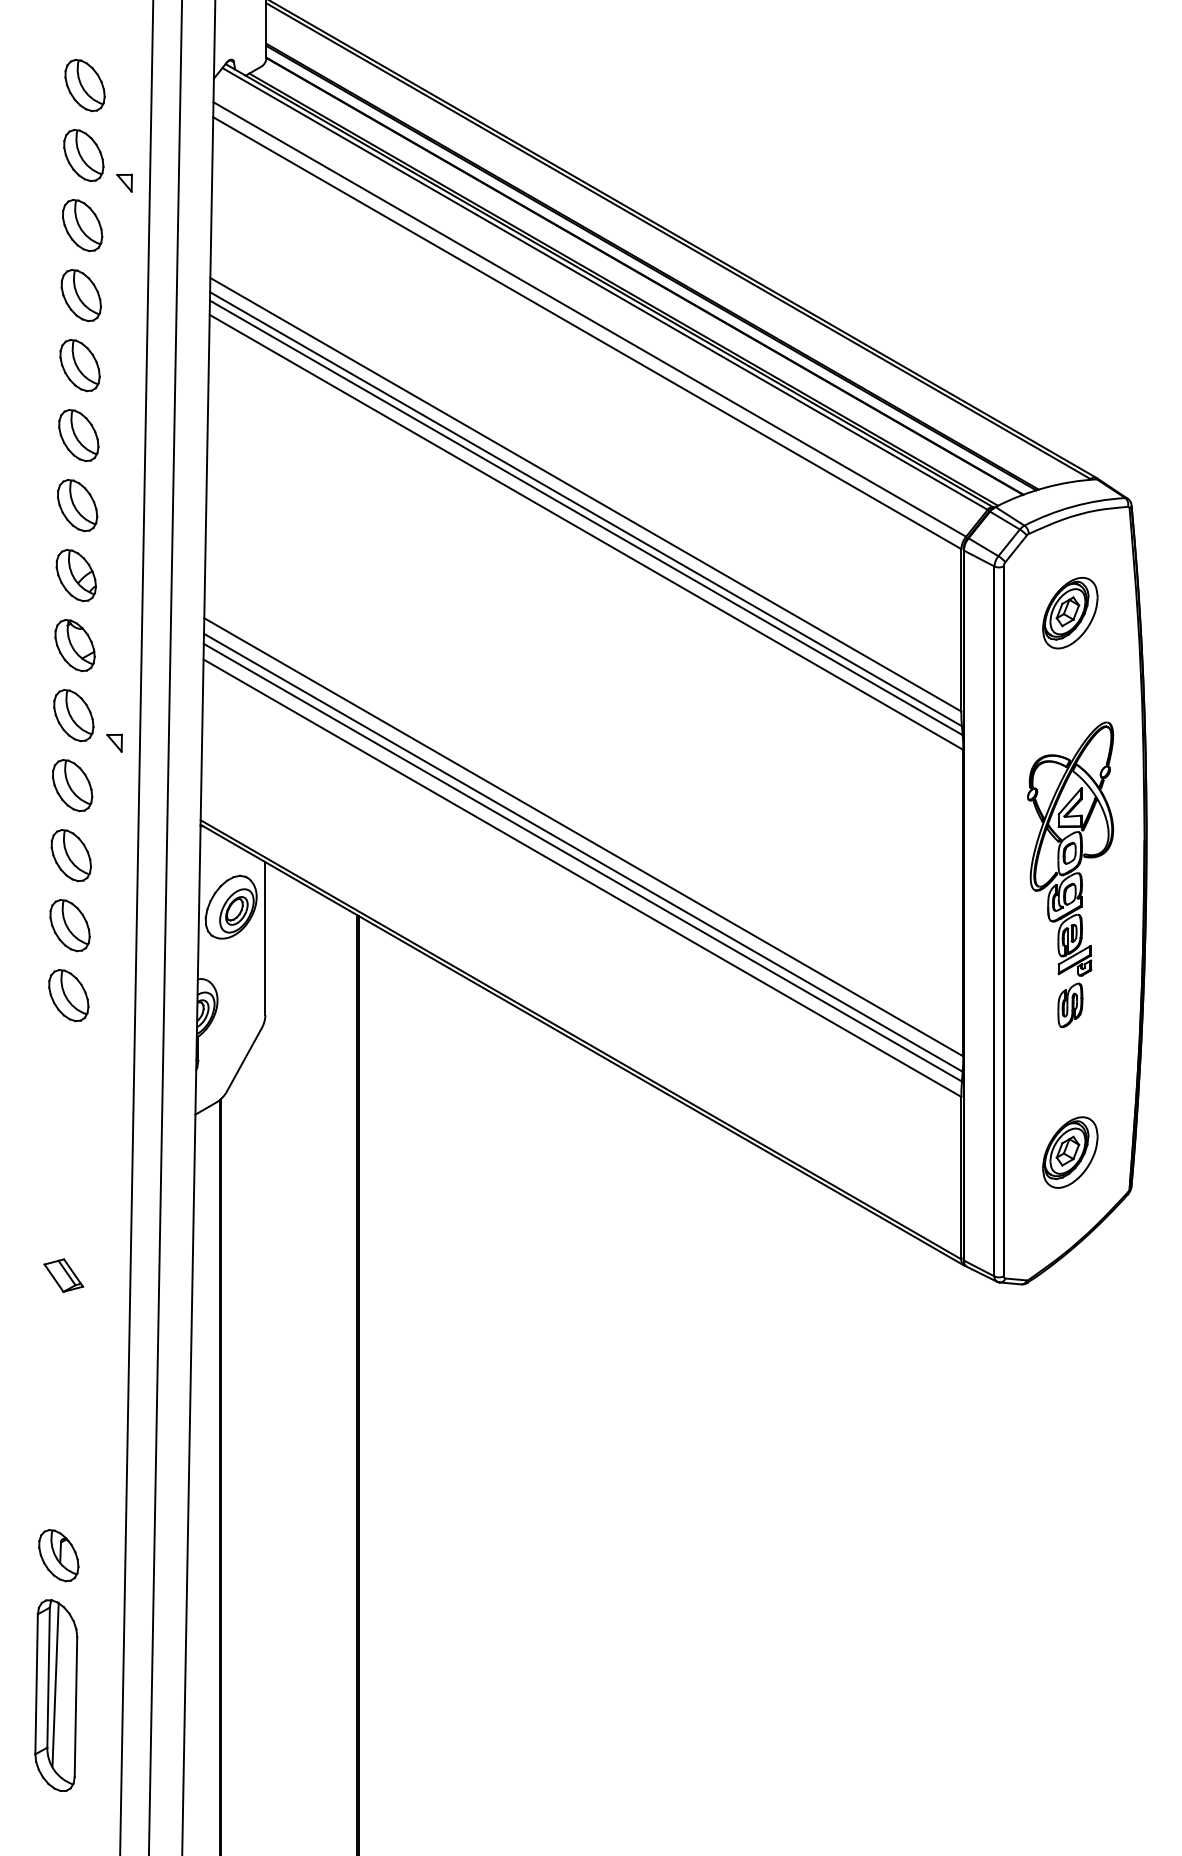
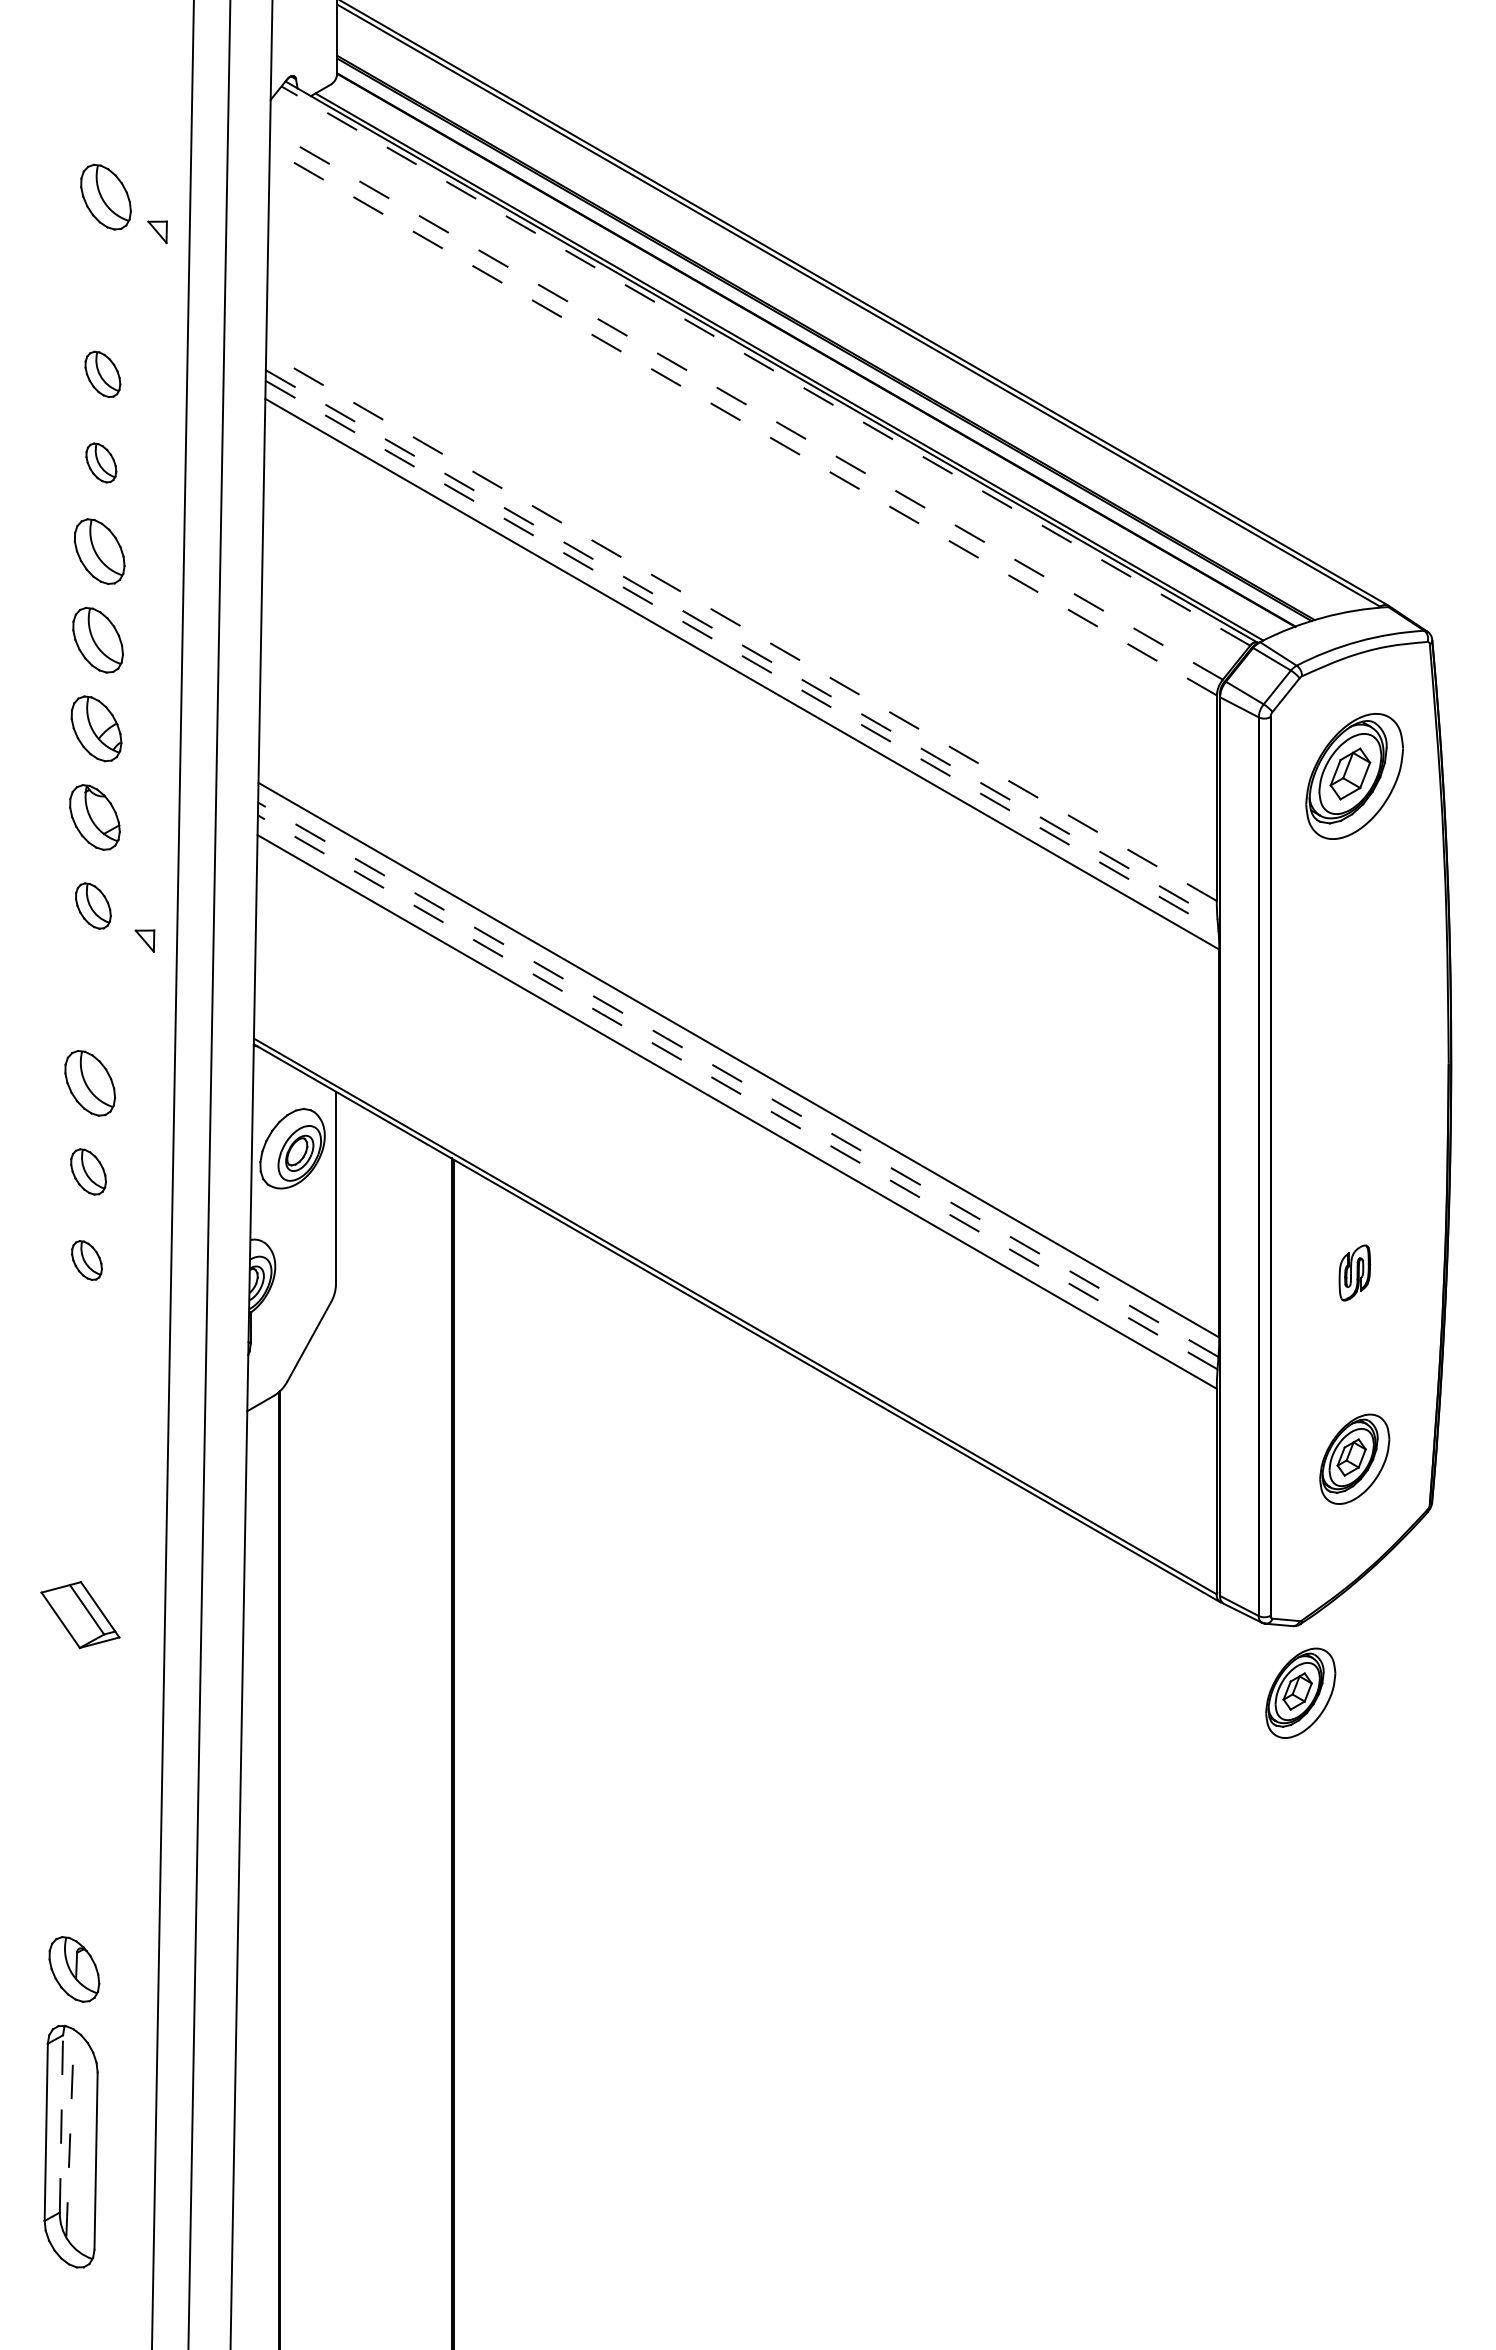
part: (85, 85) -> (107, 108), removed
part: (82, 225) -> (104, 285), removed
line: (604, 288) -> (765, 365), solid -> dashed
part: (81, 295) -> (102, 374), size x0.7
line: (589, 319) -> (746, 404), solid -> dashed
line: (587, 333) -> (743, 422), solid -> dashed
part: (80, 365) -> (101, 462), size x0.6
line: (585, 494) -> (741, 626), solid -> dashed
line: (586, 509) -> (742, 645), solid -> dashed
line: (586, 518) -> (742, 656), solid -> dashed
part: (1070, 613) -> (1354, 776), size x1.4
part: (73, 715) -> (93, 905), size x0.7
part: (72, 785) -> (91, 994), removed
part: (1070, 849) -> (1354, 1075), removed
line: (582, 852) -> (737, 1079), solid -> dashed
line: (582, 862) -> (737, 1092), solid -> dashed
part: (69, 925) -> (88, 1171), size x0.7
part: (68, 995) -> (86, 1260), size x0.6
part: (63, 1275) -> (80, 1614), size x1.6
part: (1027, 1336) -> (1300, 1692), added
line: (48, 1677) -> (61, 2123), solid -> dashed
line: (55, 1685) -> (70, 2133), solid -> dashed

